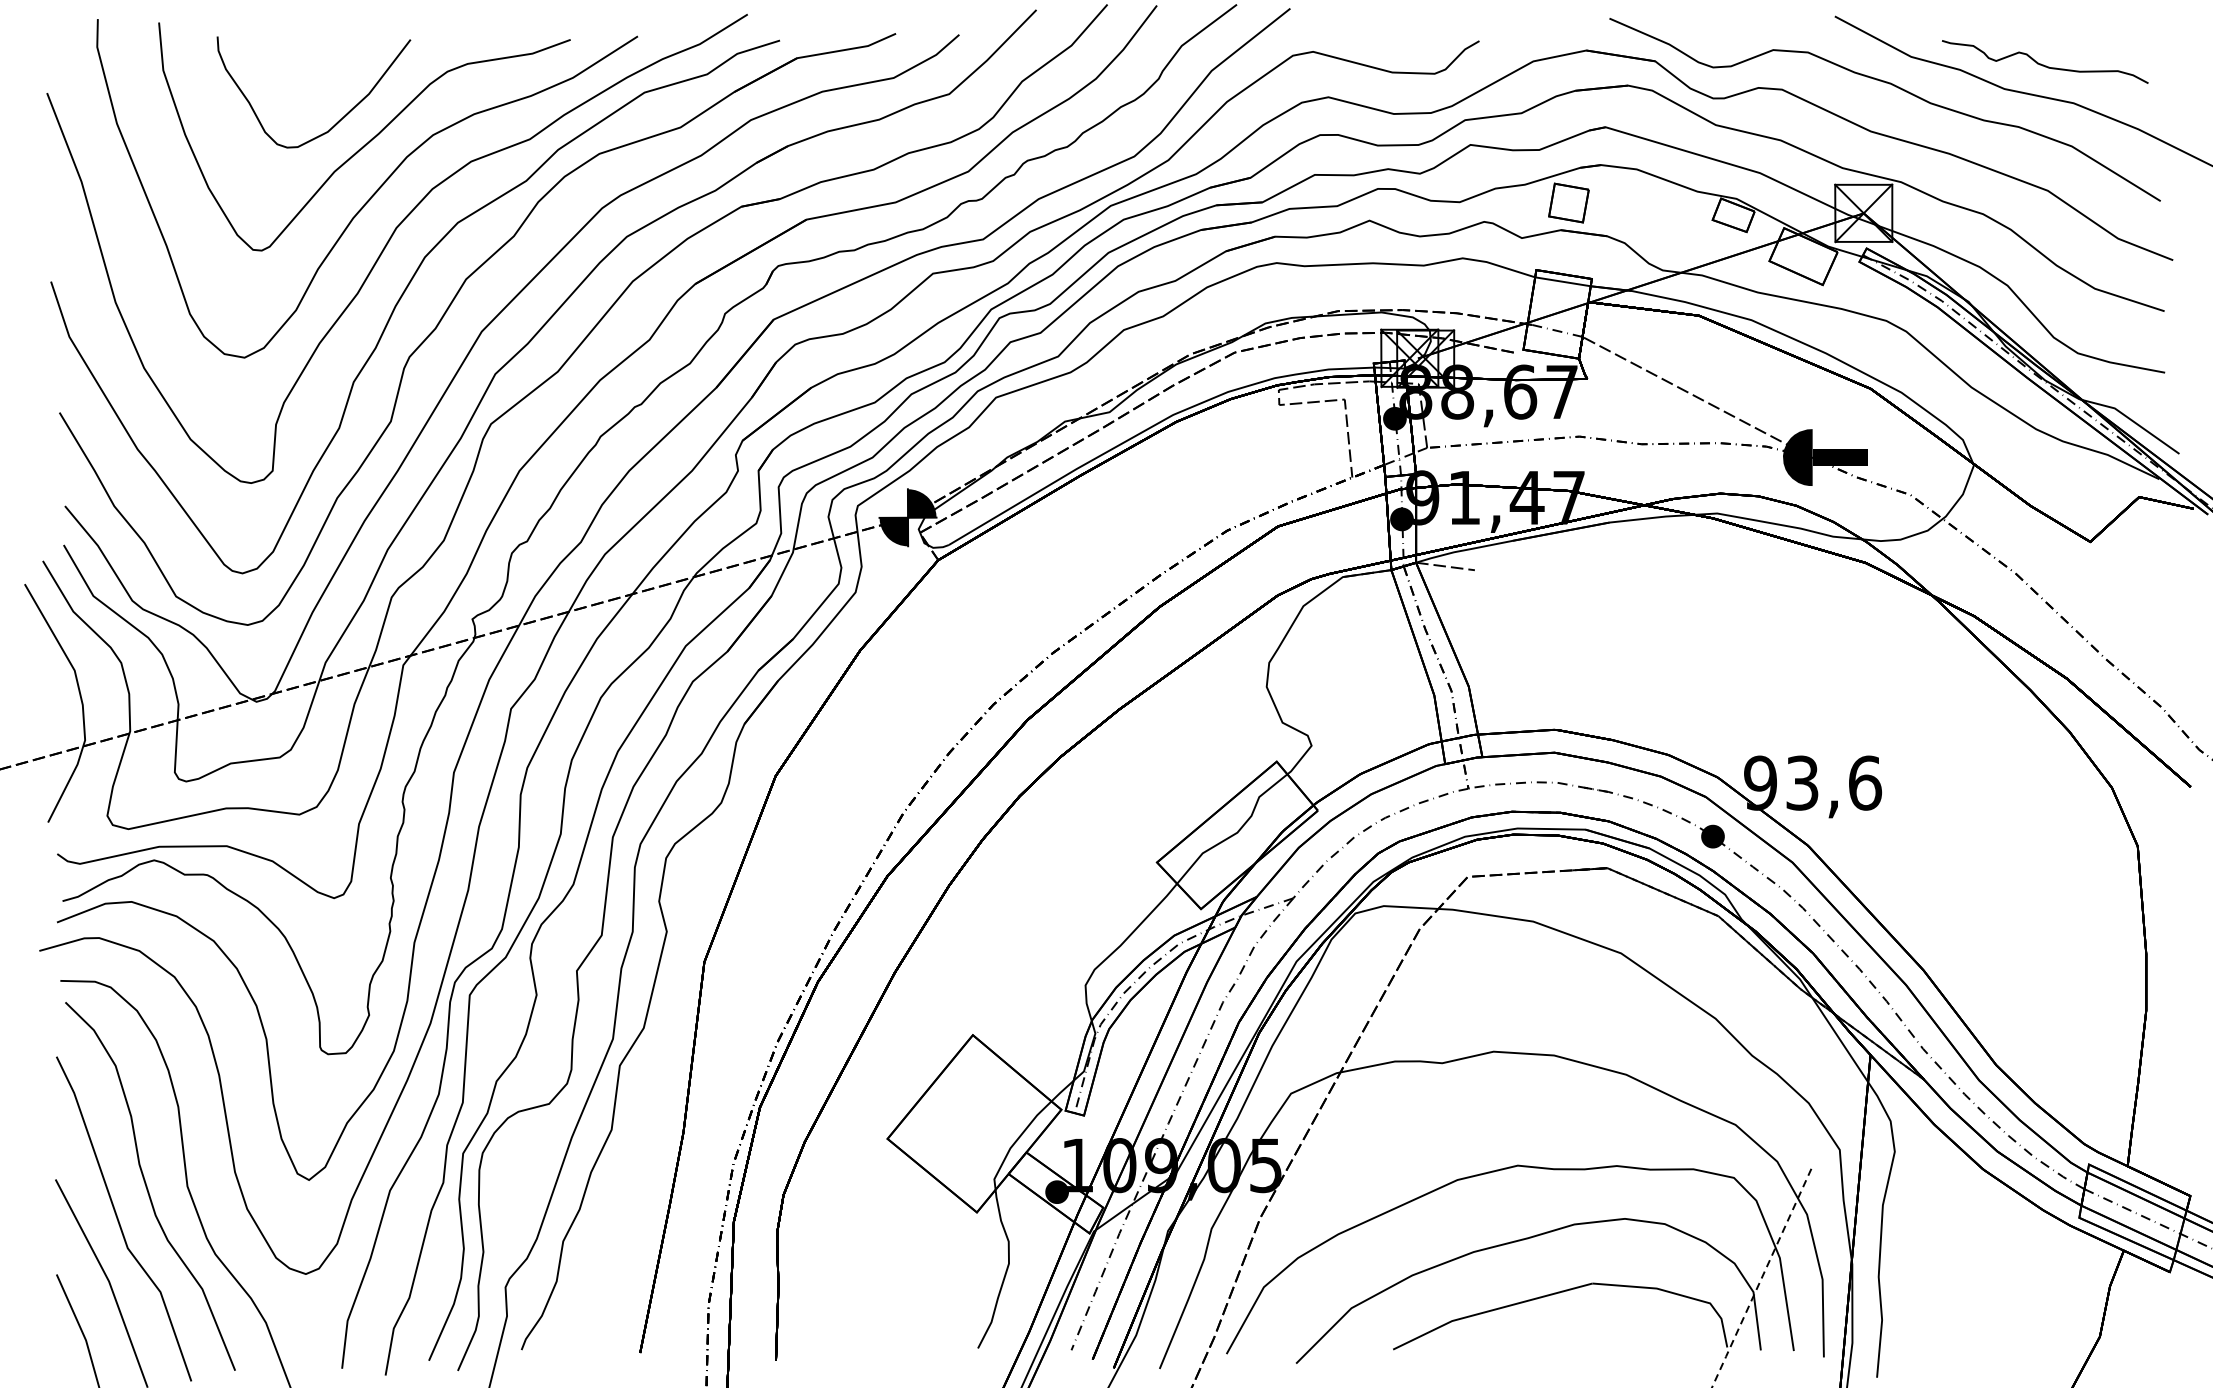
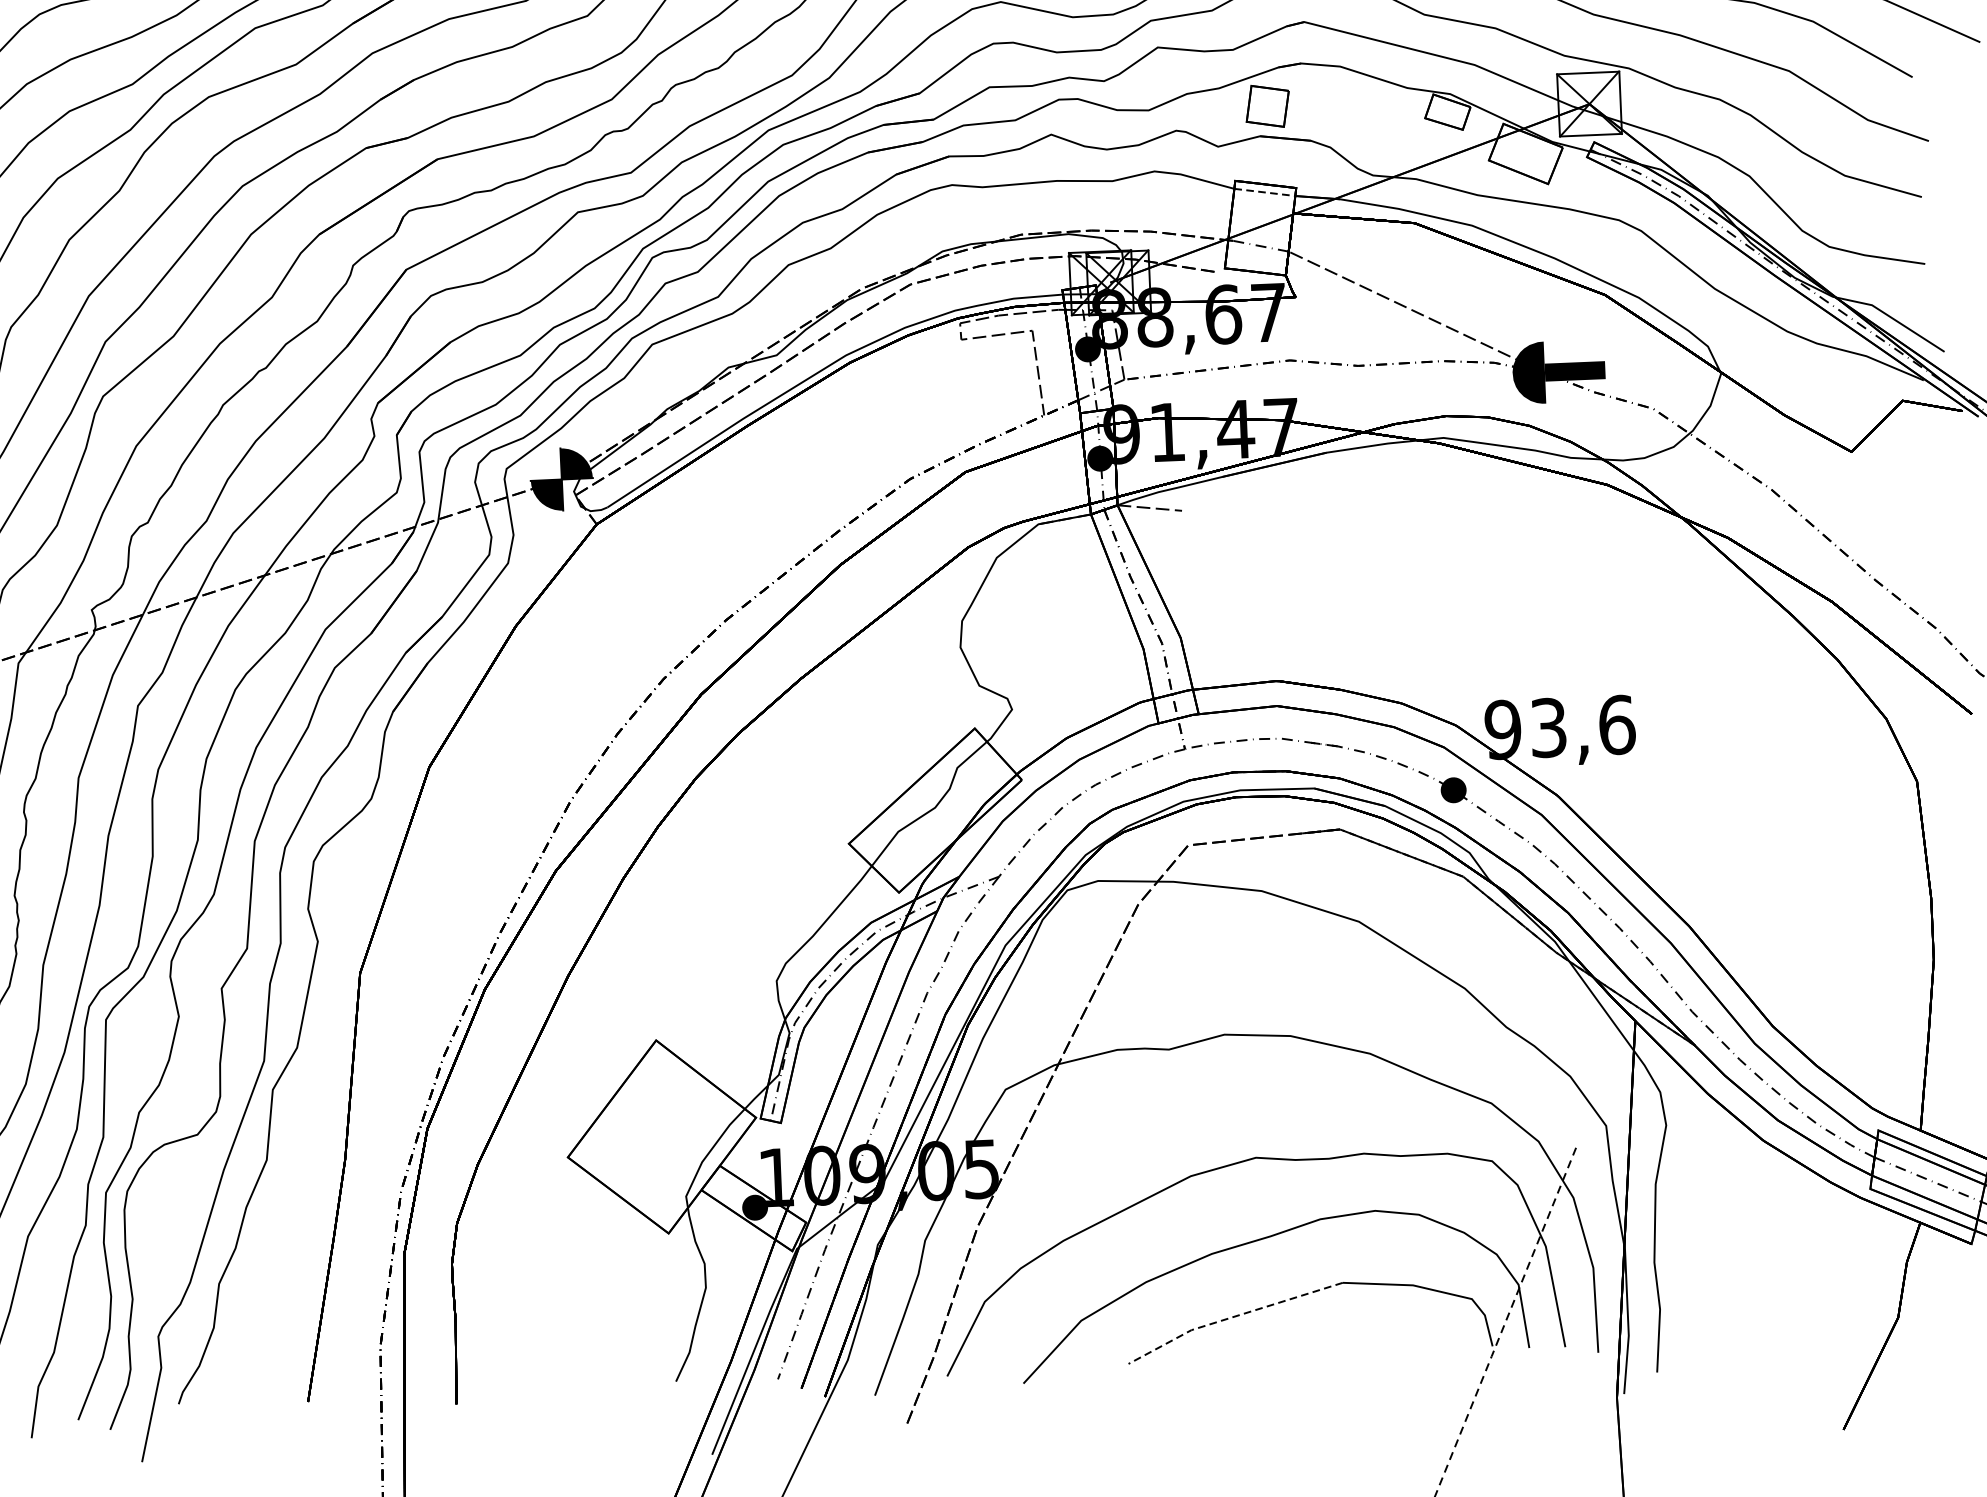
line: (1563, 281) -> (1265, 192), solid -> dashed
line: (1489, 1311) -> (1231, 1318), solid -> dashed

